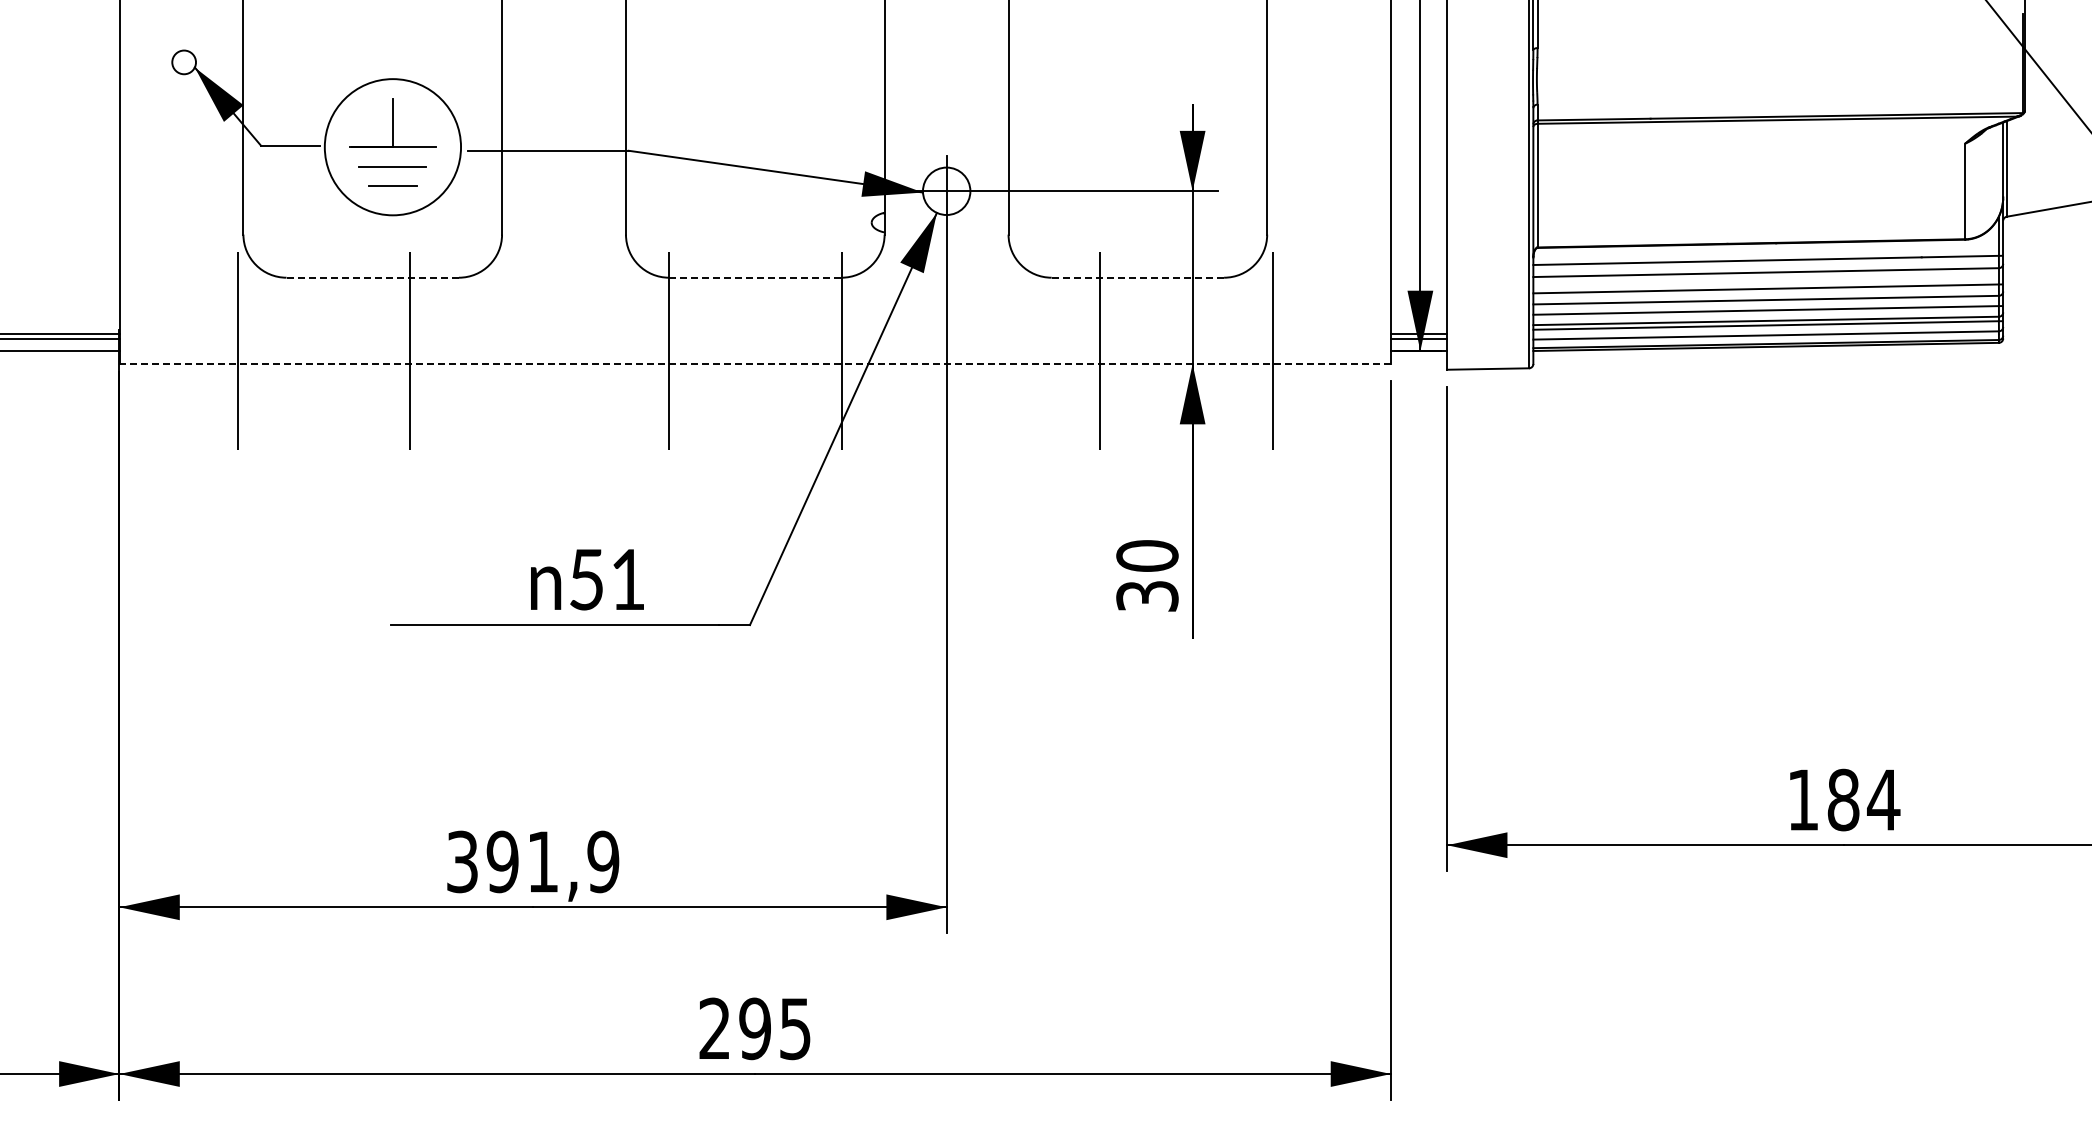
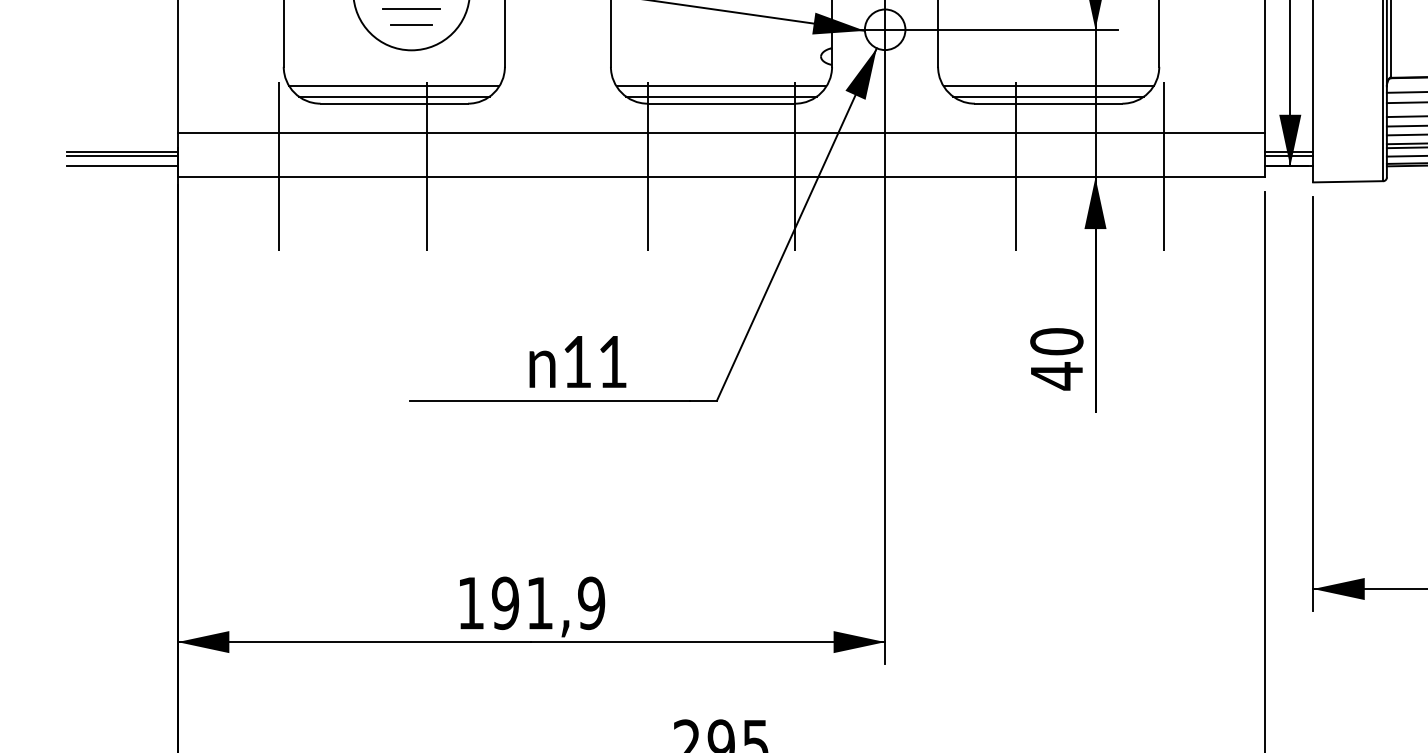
line: (372, 257) -> (394, 86), added
line: (755, 257) -> (721, 86), added
line: (1137, 257) -> (1048, 86), added
line: (372, 269) -> (394, 96), added
line: (754, 269) -> (720, 96), added
line: (1137, 269) -> (1048, 96), added
line: (373, 277) -> (394, 103), dashed -> solid
line: (755, 277) -> (721, 103), dashed -> solid
line: (1138, 277) -> (1049, 103), dashed -> solid
line: (755, 312) -> (721, 133), added
line: (755, 363) -> (721, 177), dashed -> solid
text: (586, 579) -> (577, 361), 51 -> 11
text: (1147, 596) -> (1056, 376), 30 -> 40
text: (462, 861) -> (471, 602), 391,9 -> 191,9

